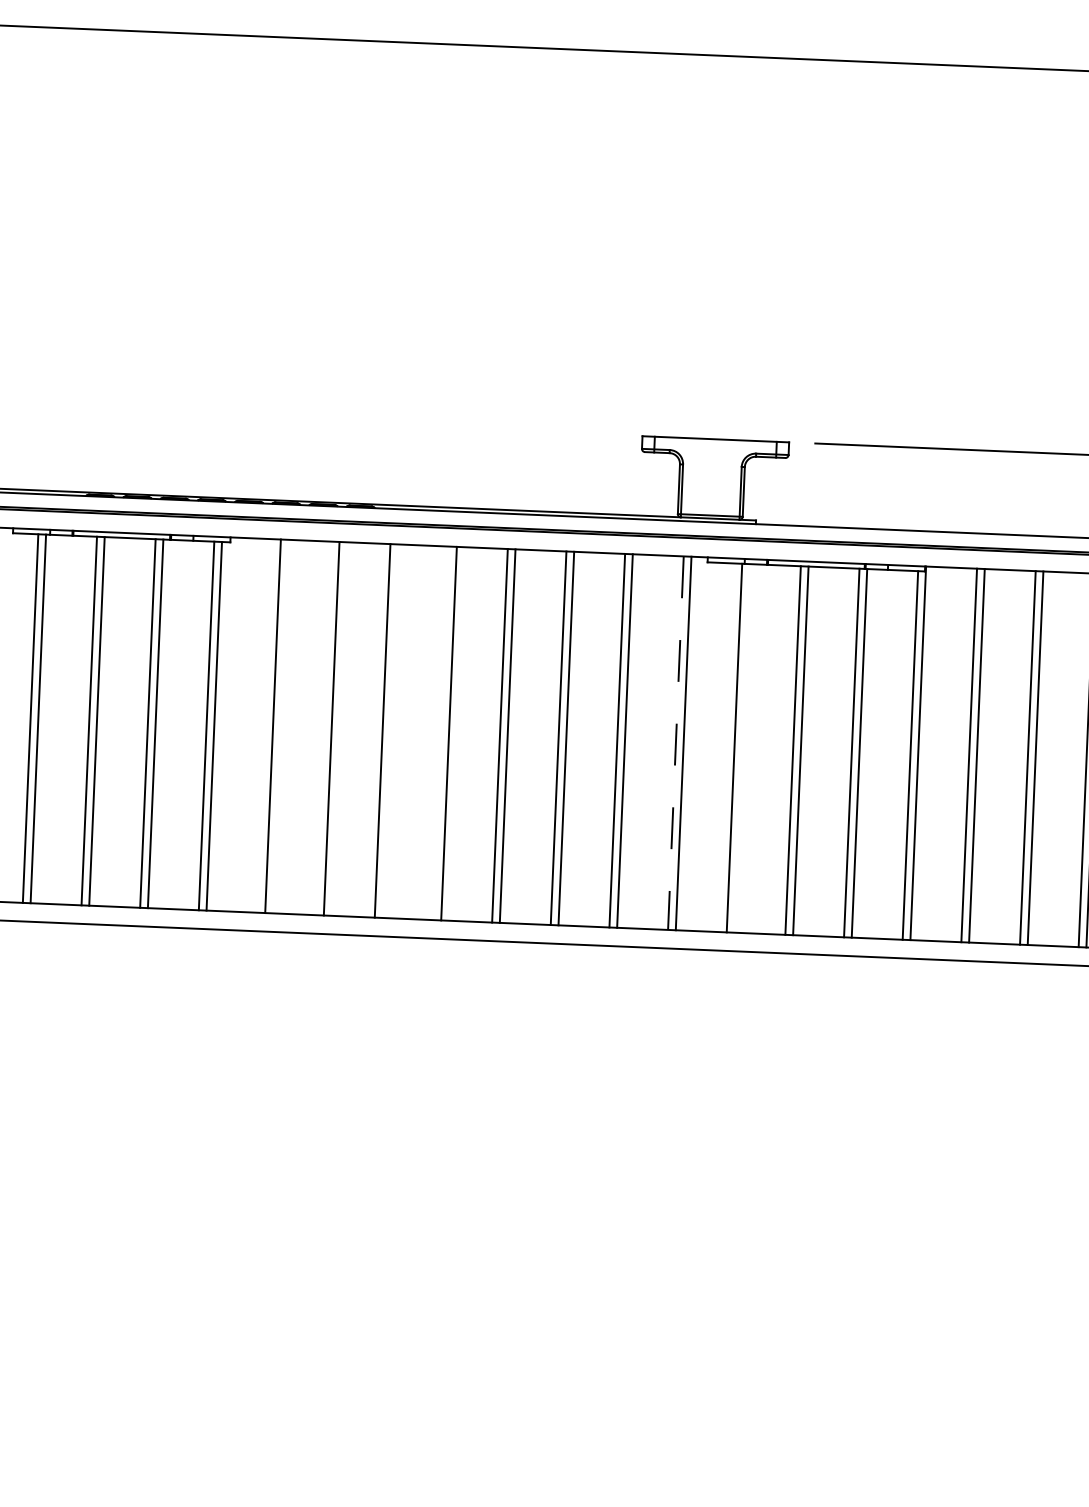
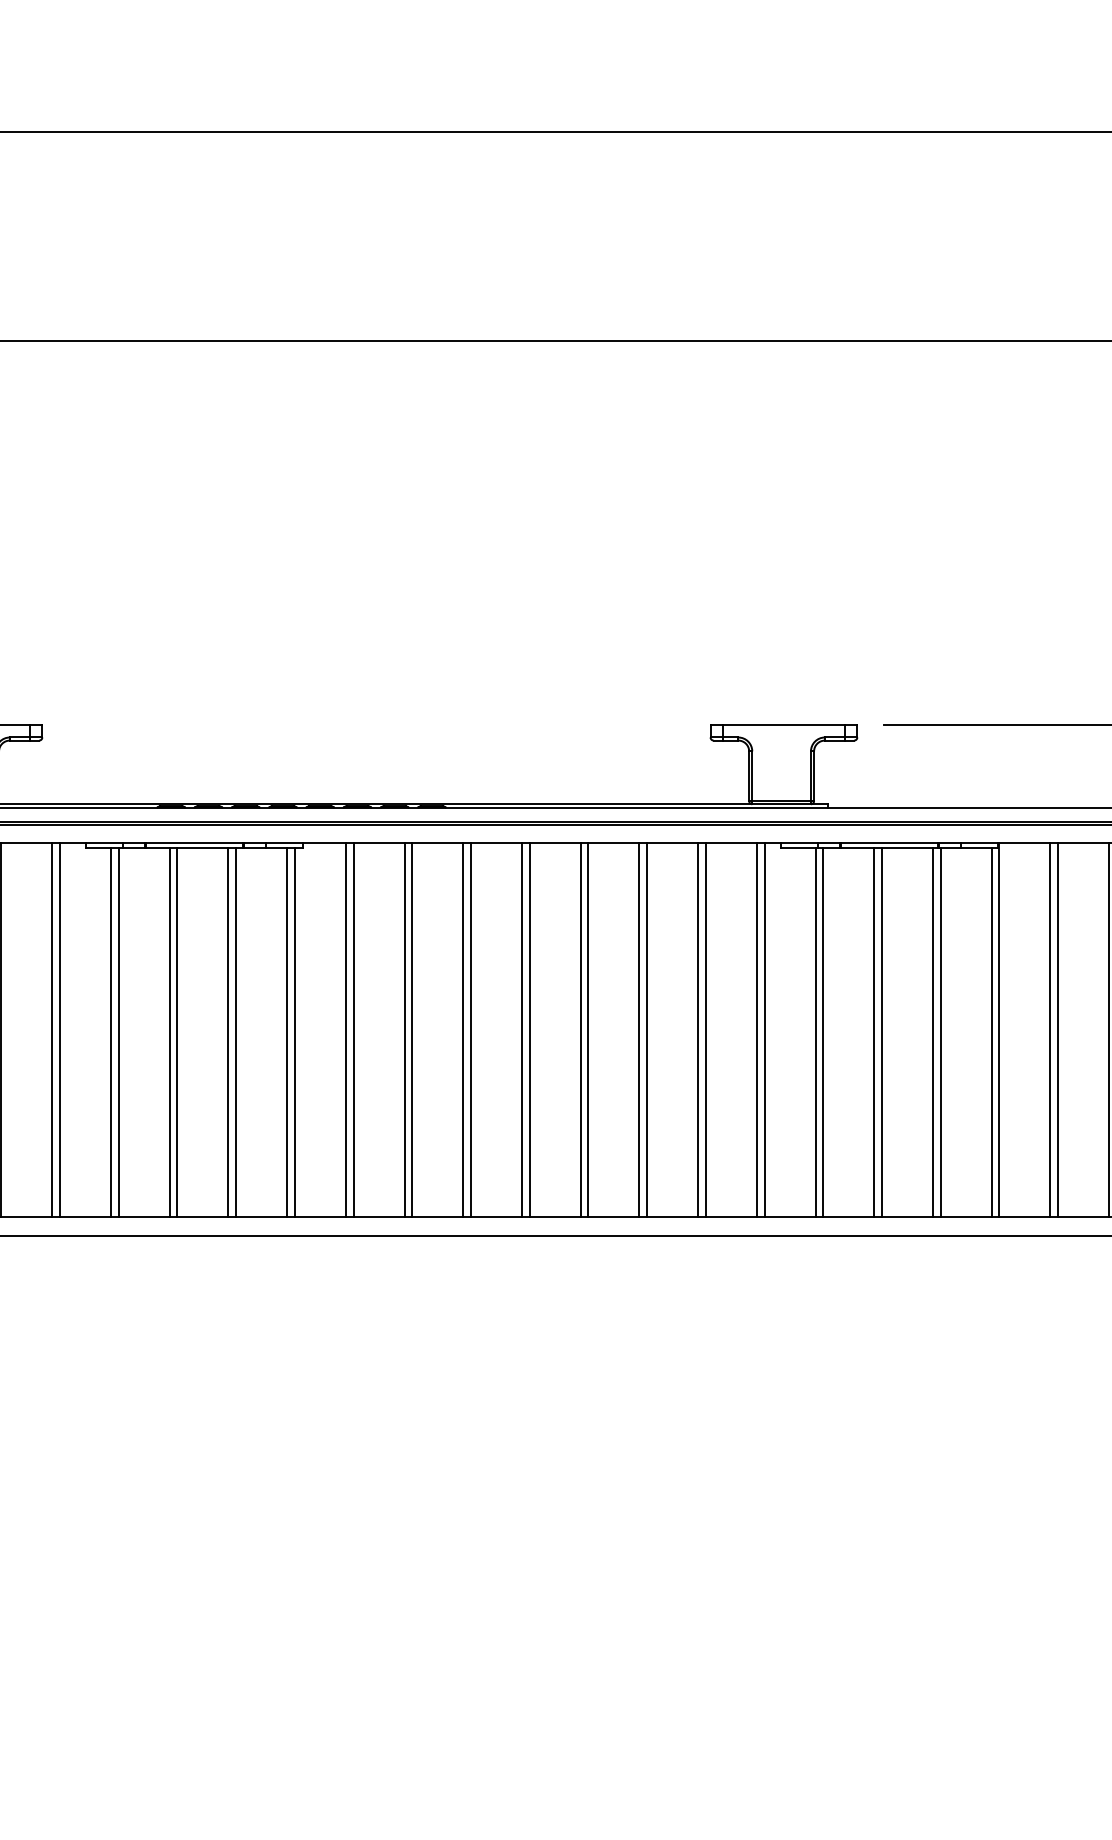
line: (265, 726) -> (345, 1030), added
line: (323, 728) -> (404, 1030), added
line: (389, 731) -> (470, 1030), added
line: (440, 733) -> (521, 1030), added
line: (675, 743) -> (756, 1030), dashed -> solid
line: (742, 748) -> (823, 1032), added

